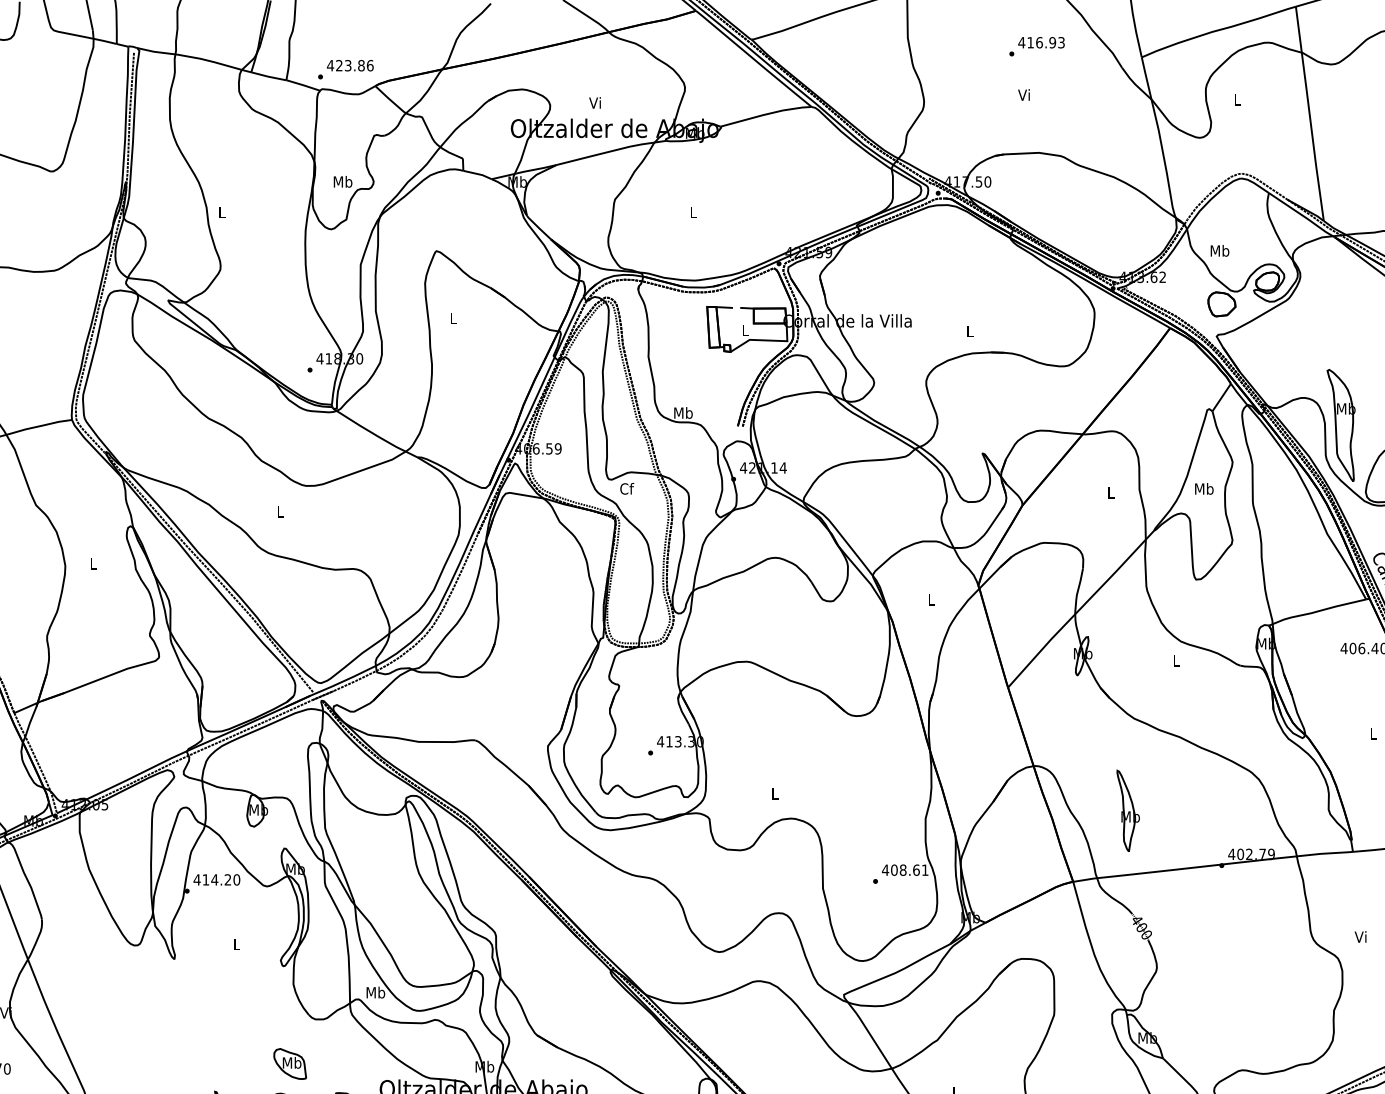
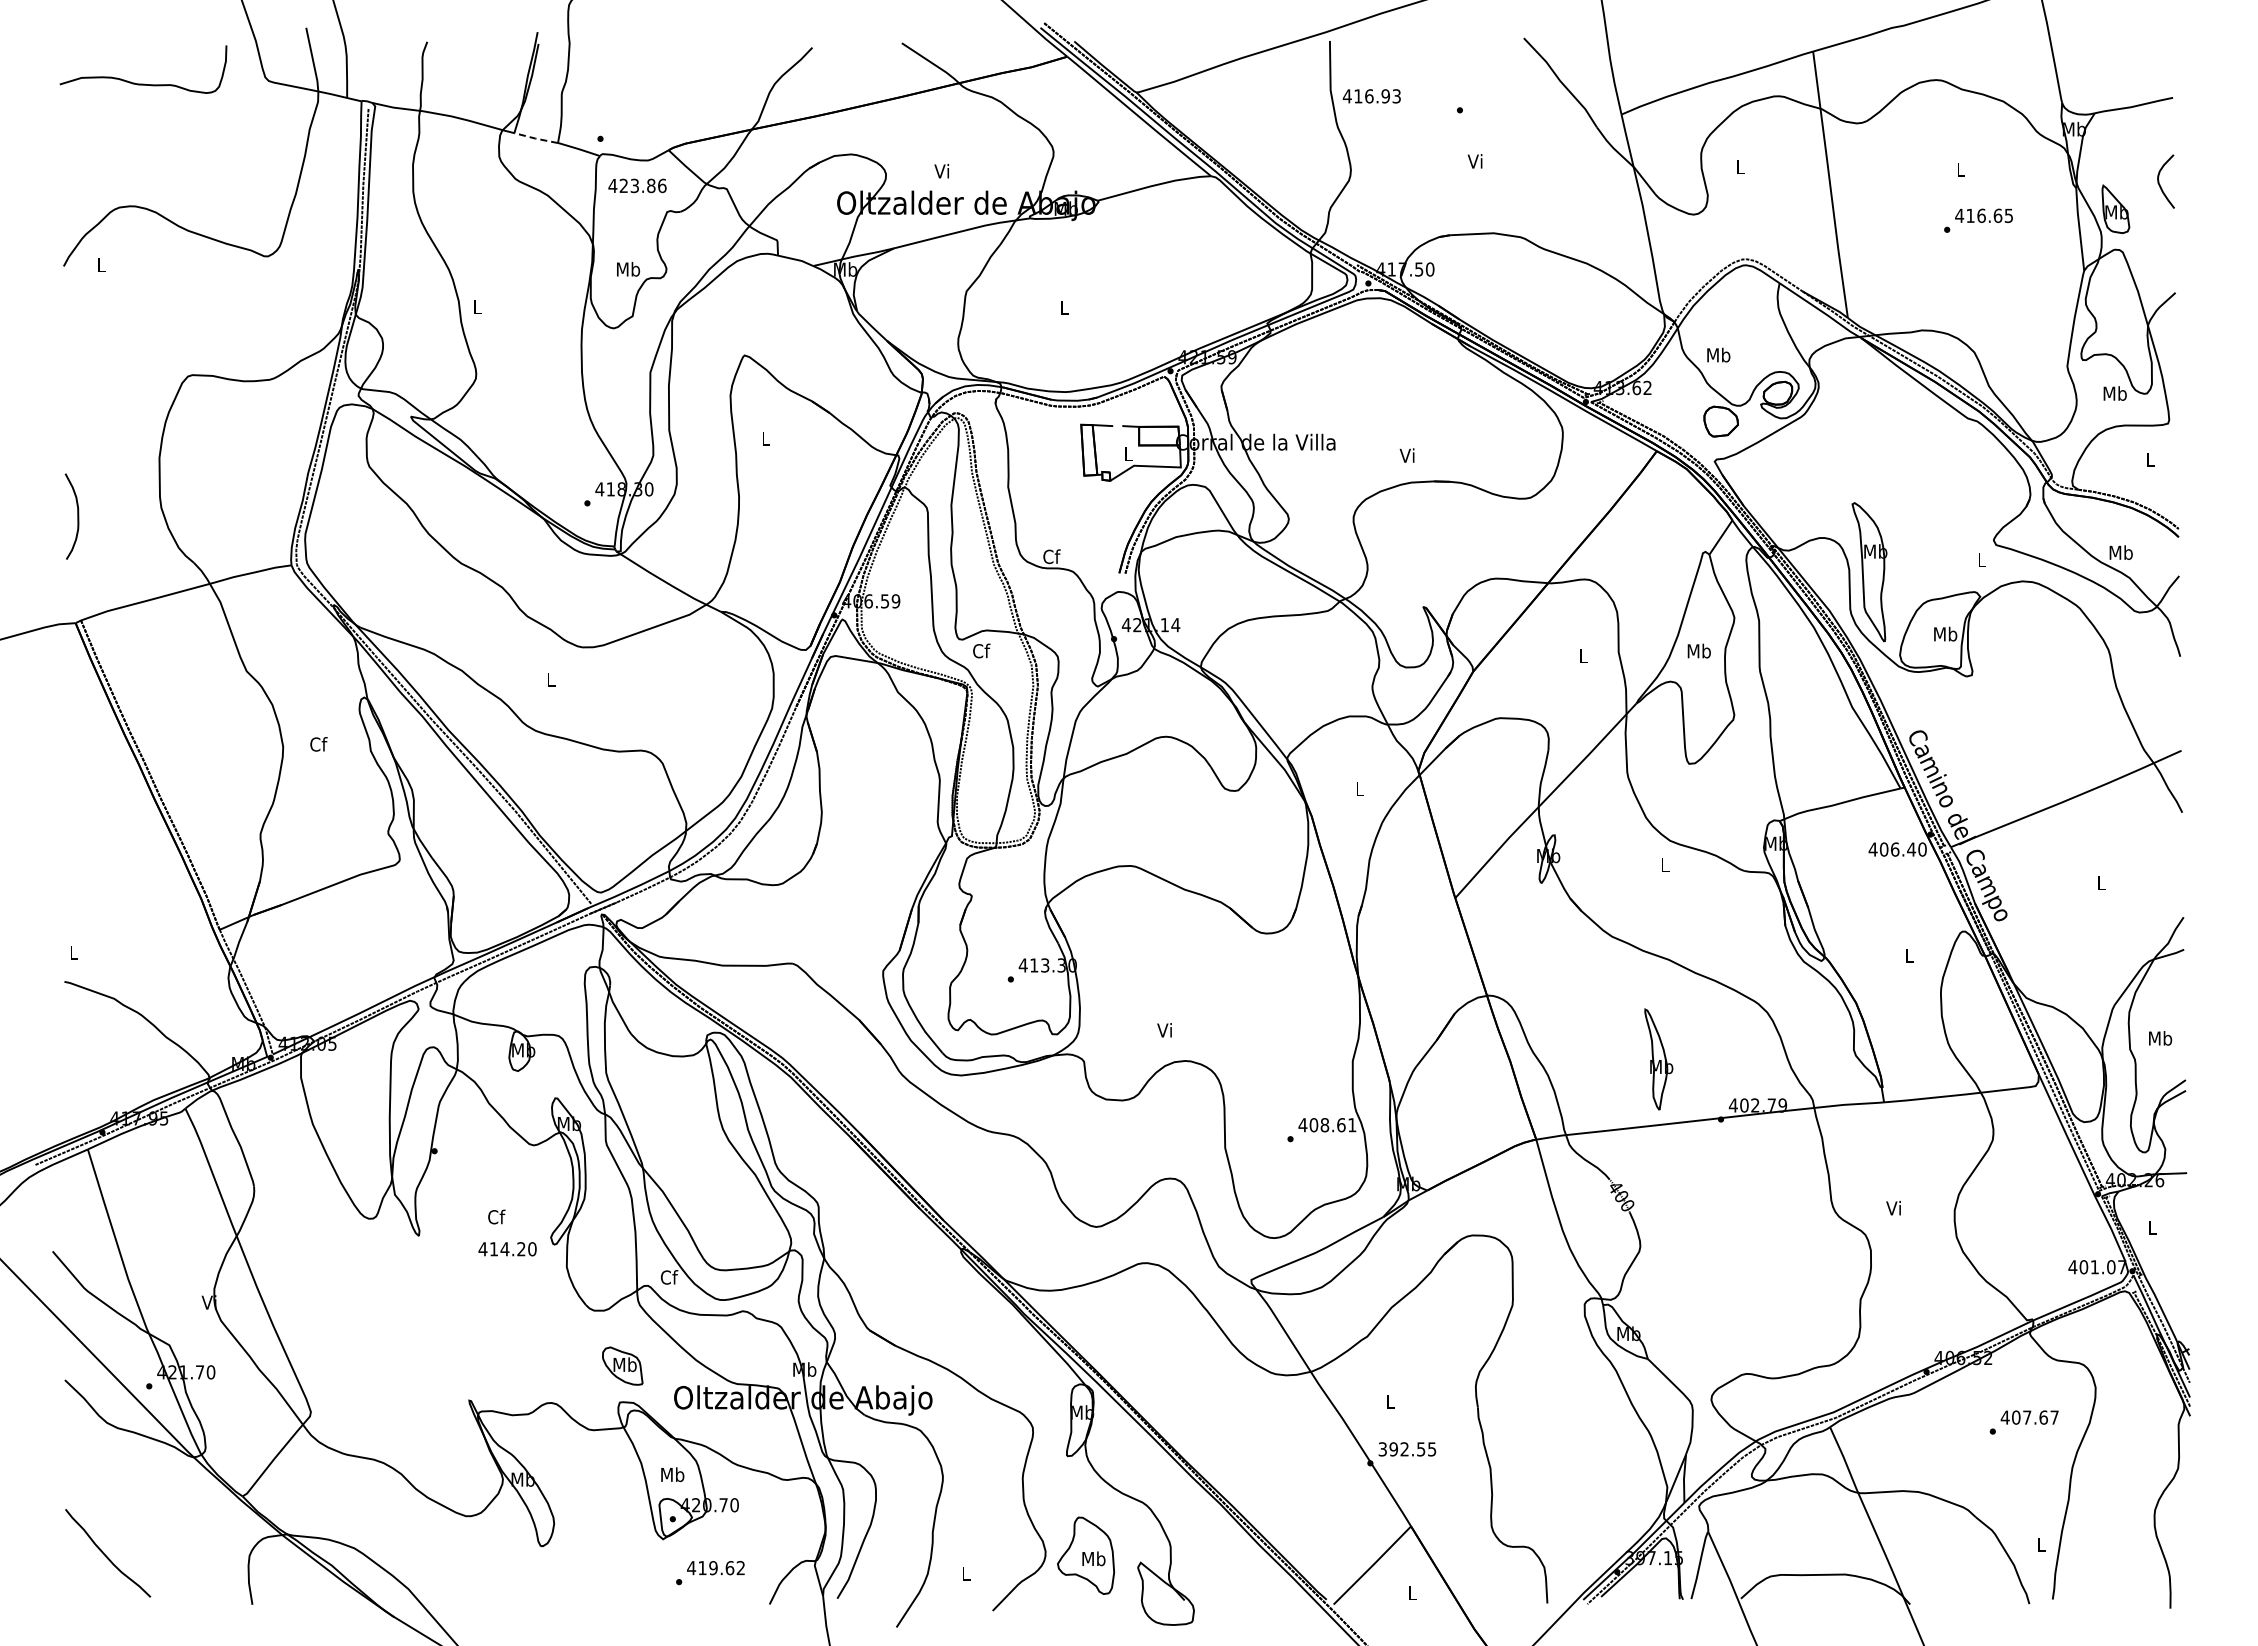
text: (1041, 42) -> (1371, 96), moved
text: (350, 65) -> (637, 185), moved
line: (268, 76) -> (535, 138), solid -> dashed
text: (968, 331) -> (1406, 455), L -> Vi
text: (683, 412) -> (1051, 556), Mb -> Cf
text: (93, 564) -> (318, 744), L -> Cf
text: (774, 794) -> (1164, 1030), L -> Vi
part: (1128, 810) -> (1658, 1059), moved
text: (216, 880) -> (507, 1249), moved
text: (236, 943) -> (496, 1216), L -> Cf
text: (375, 992) -> (668, 1277), Mb -> Cf
part: (290, 1063) -> (622, 1365), moved

